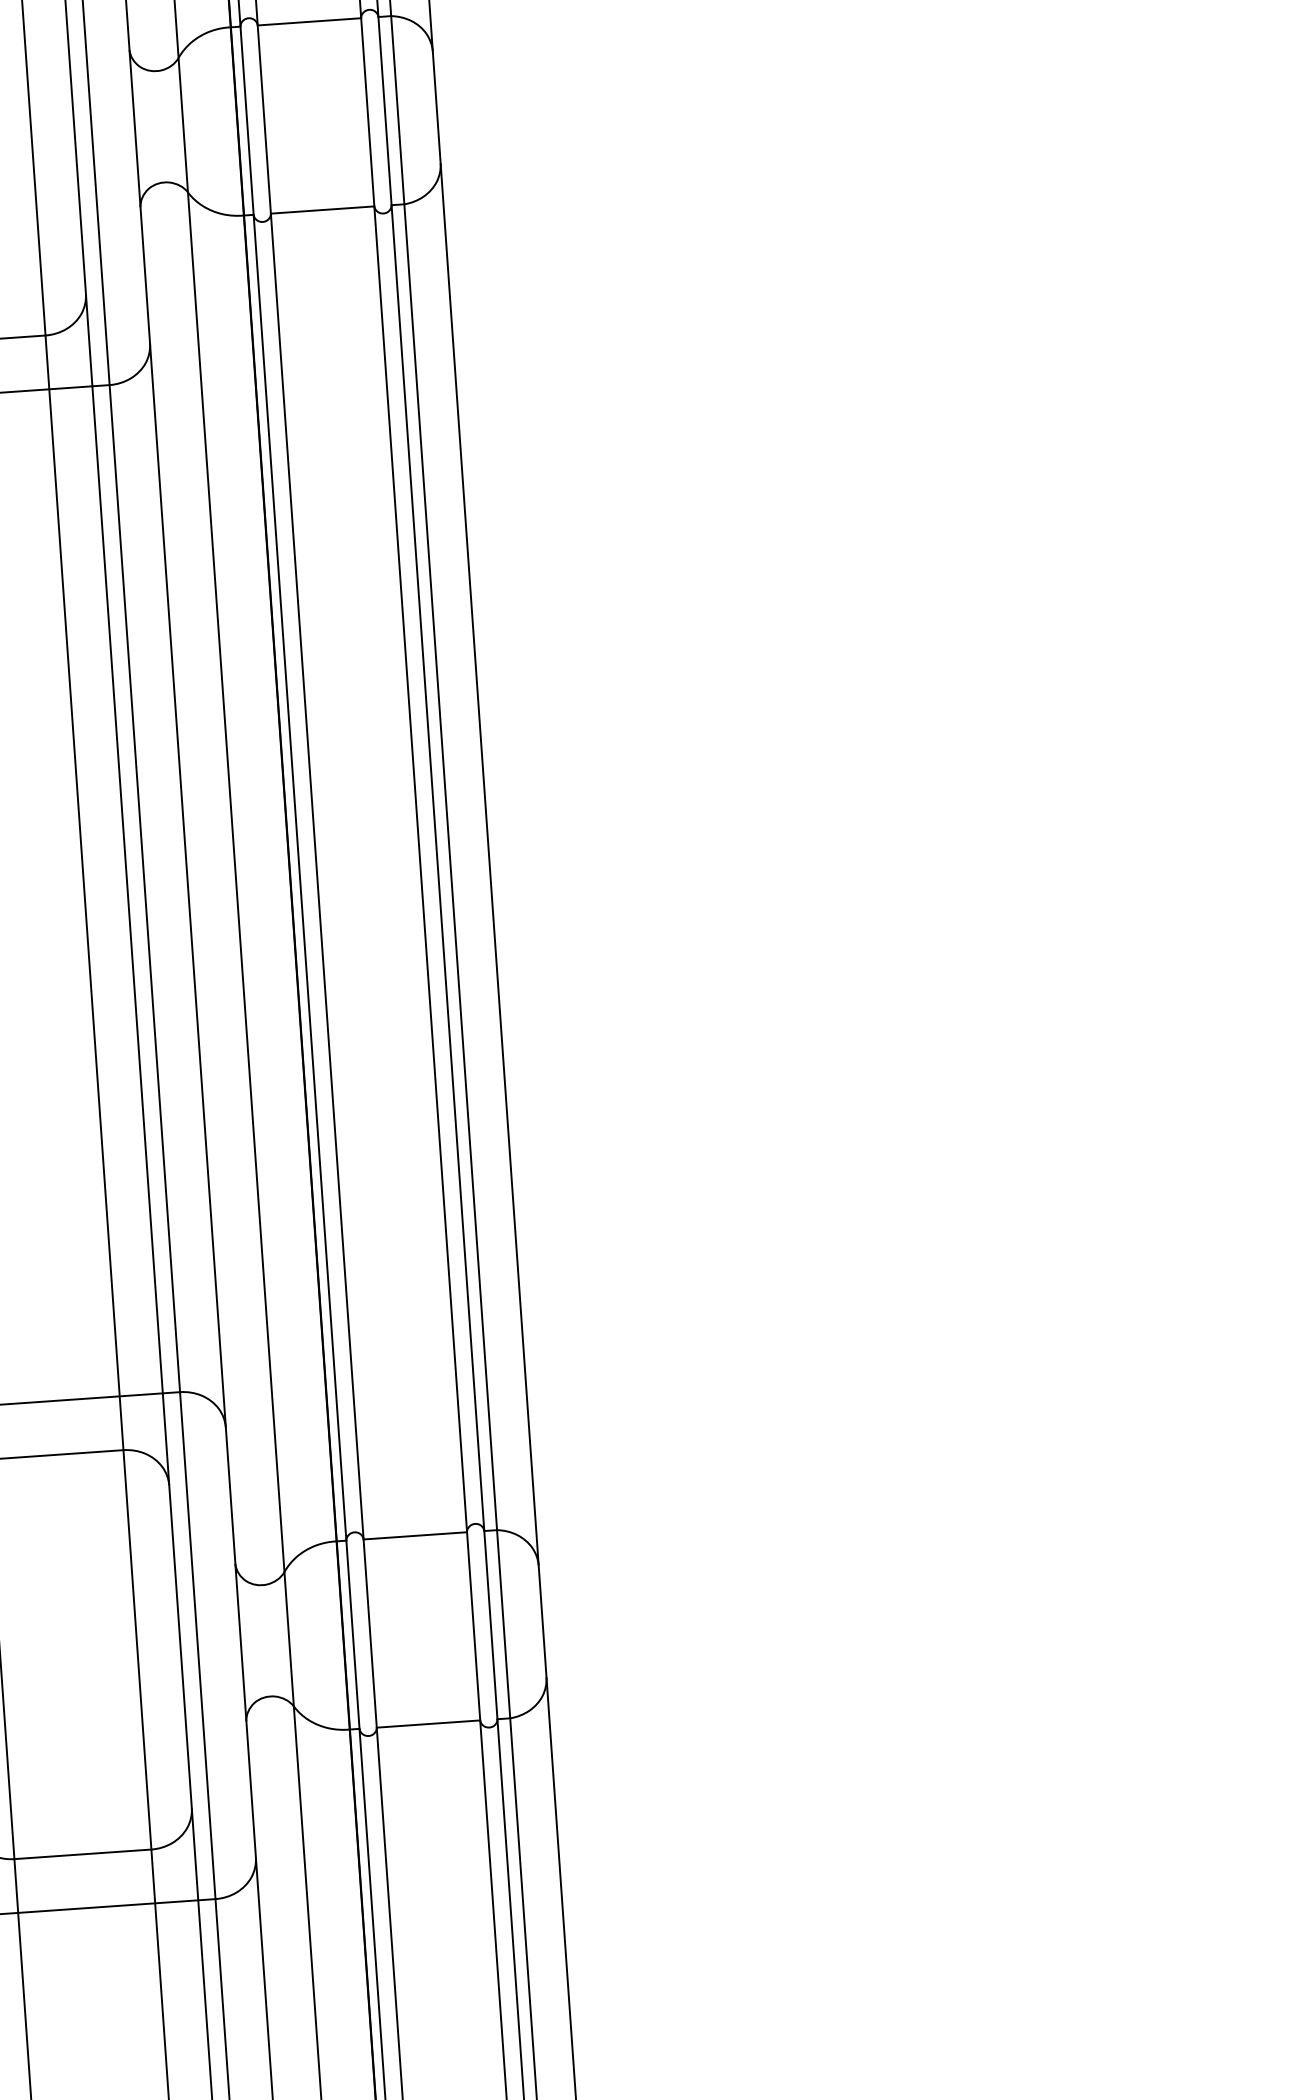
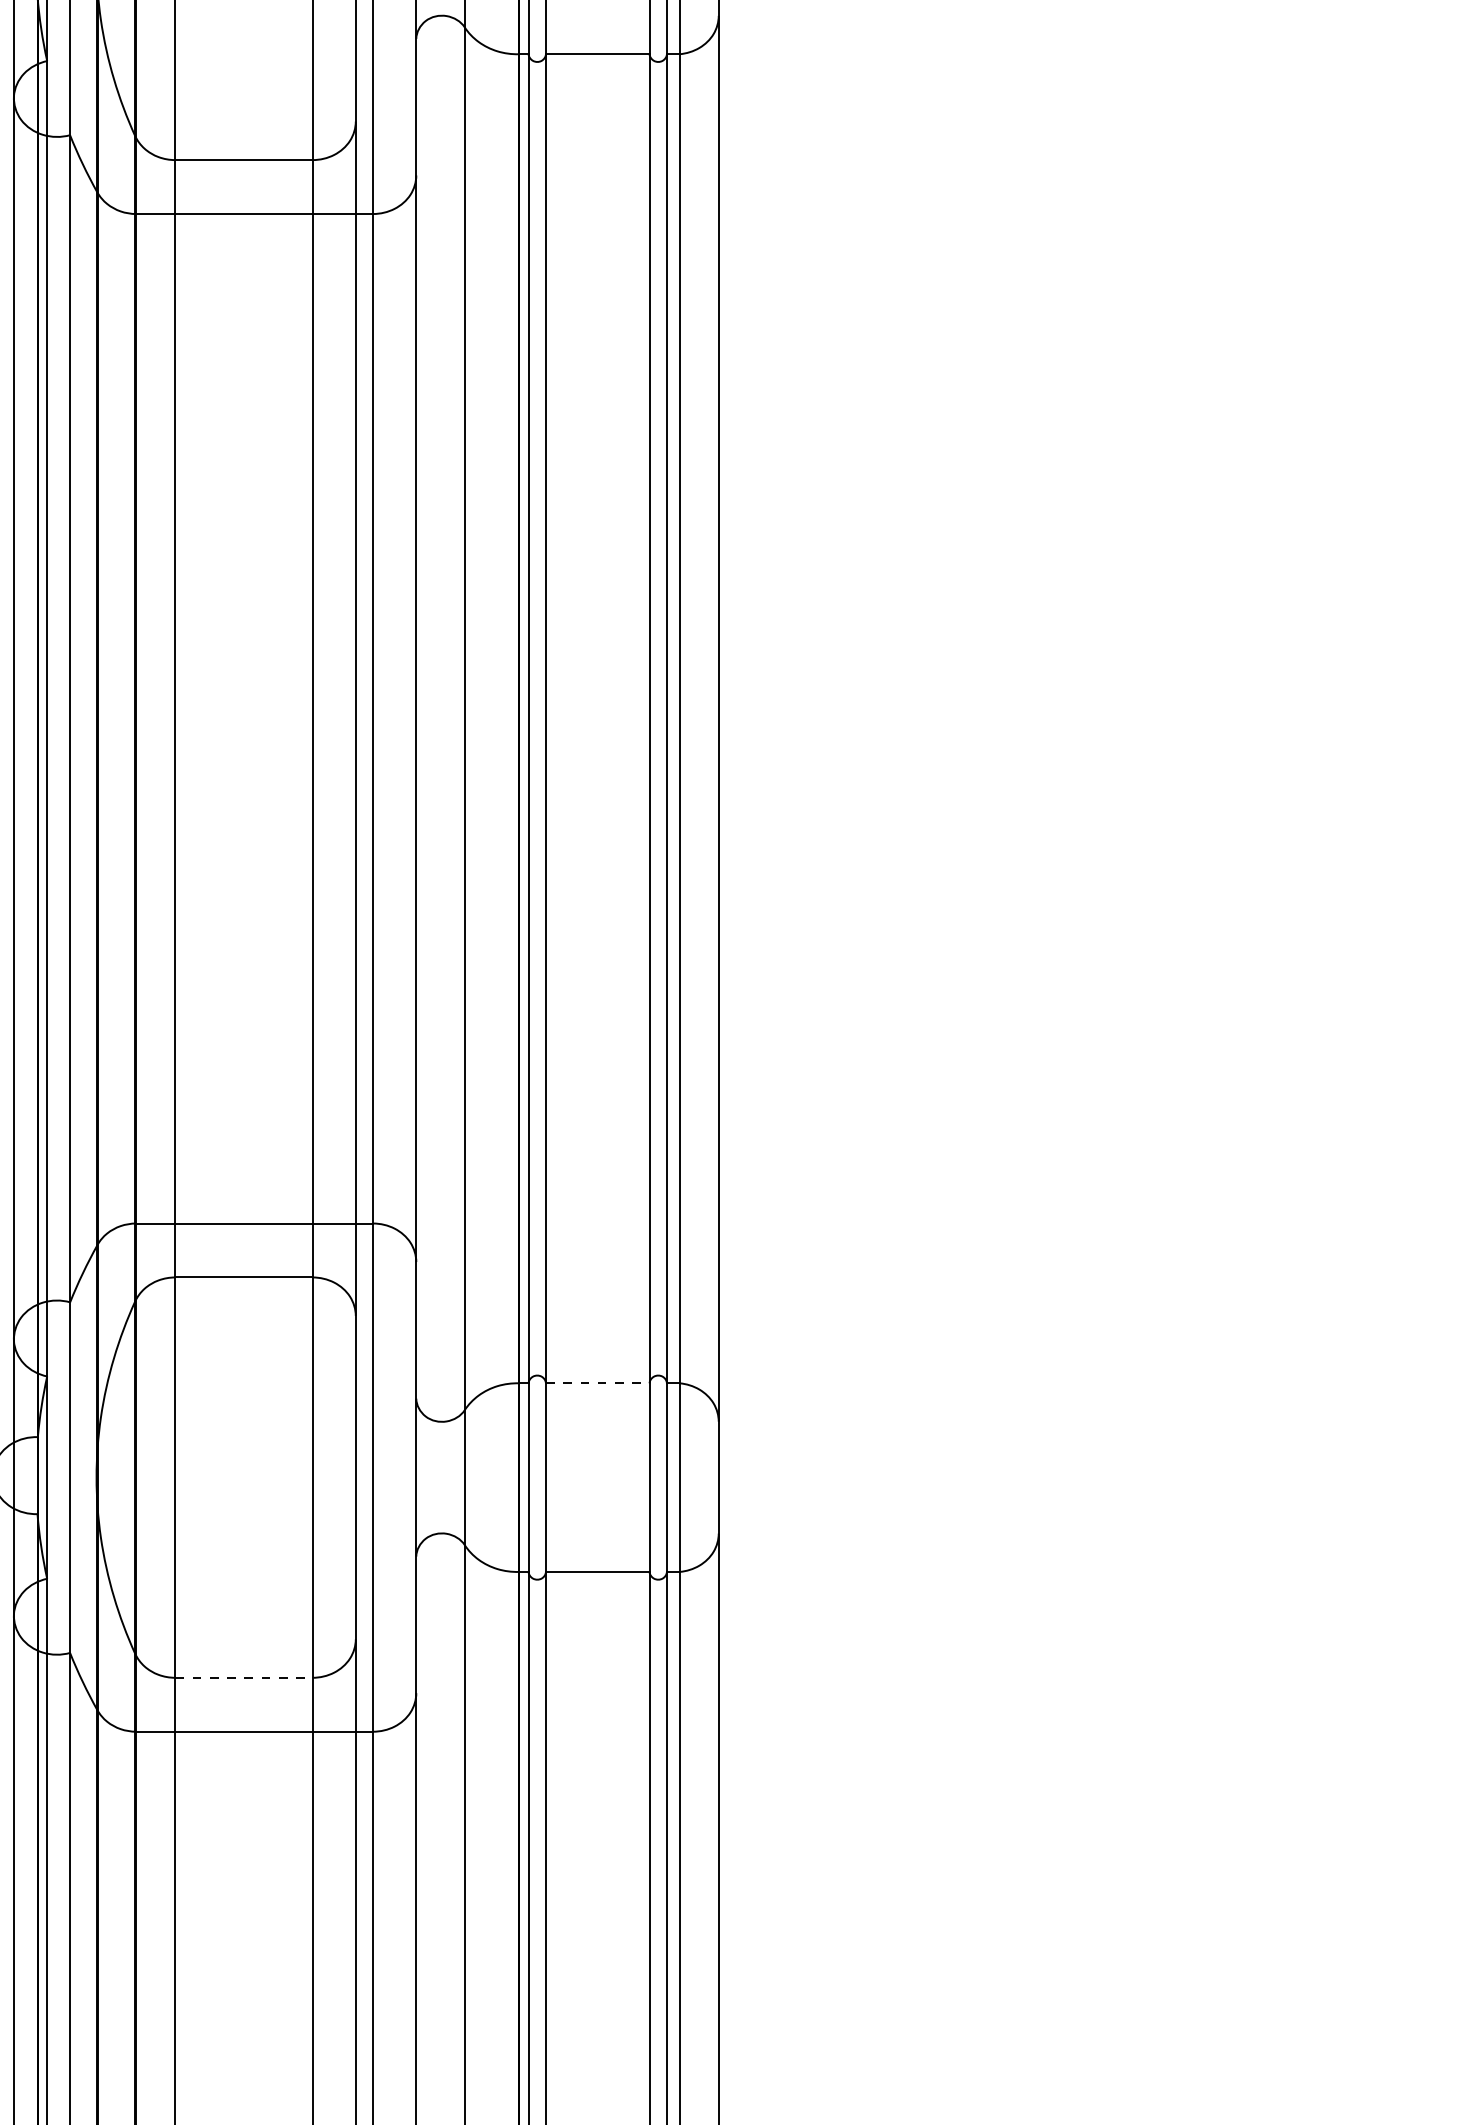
line: (415, 1536) -> (597, 1383), solid -> dashed
line: (82, 1854) -> (243, 1677), solid -> dashed

